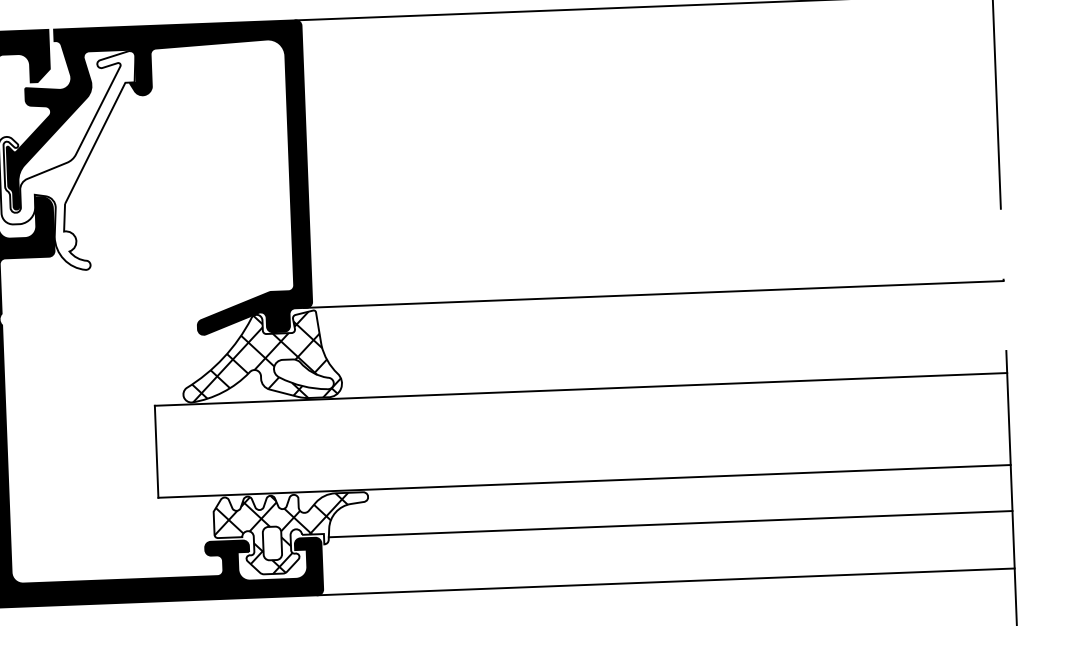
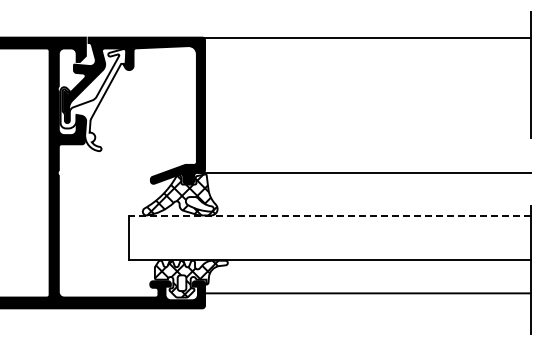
line: (580, 389) -> (329, 216), solid -> dashed
line: (670, 524) -> (369, 281), removed
line: (666, 582) -> (366, 293), moved

